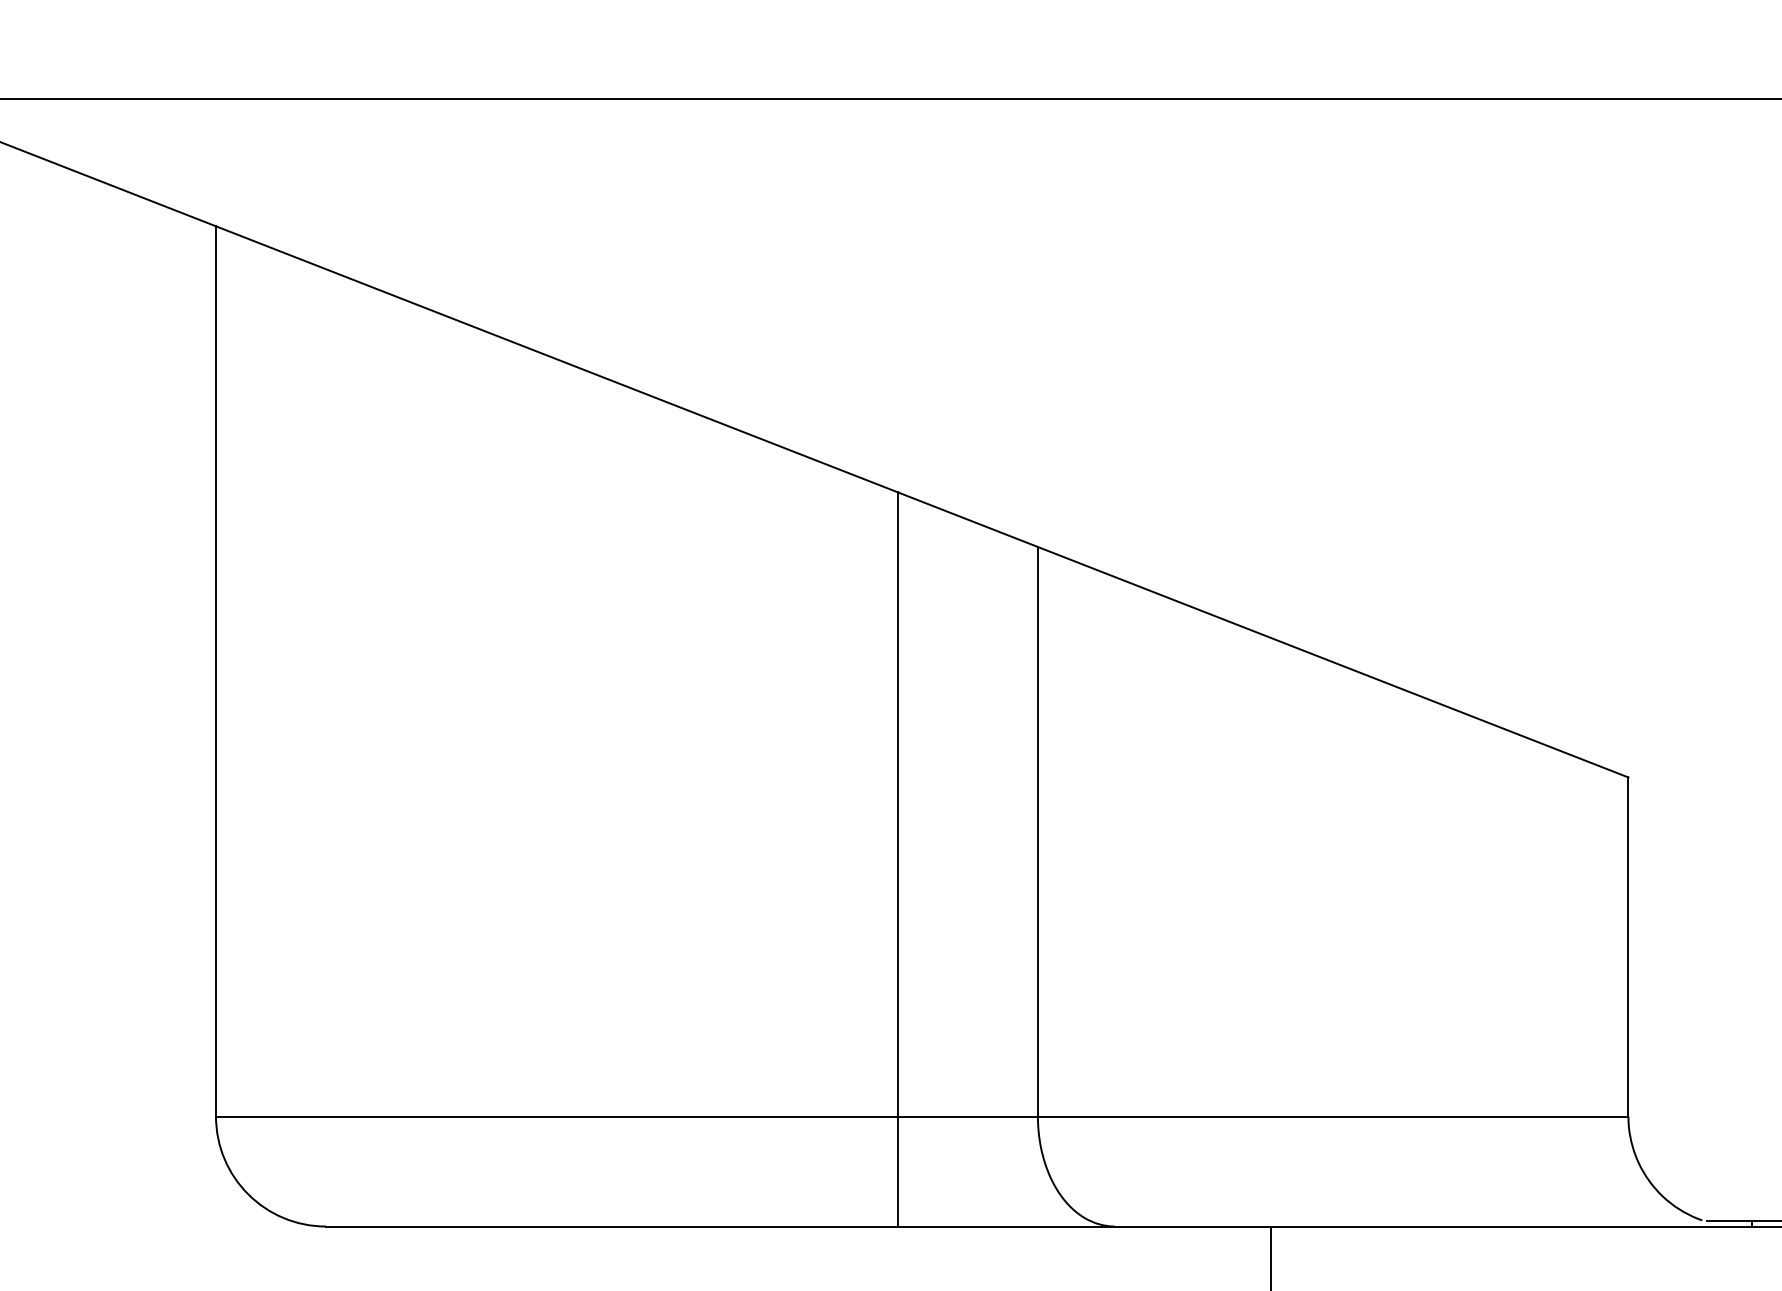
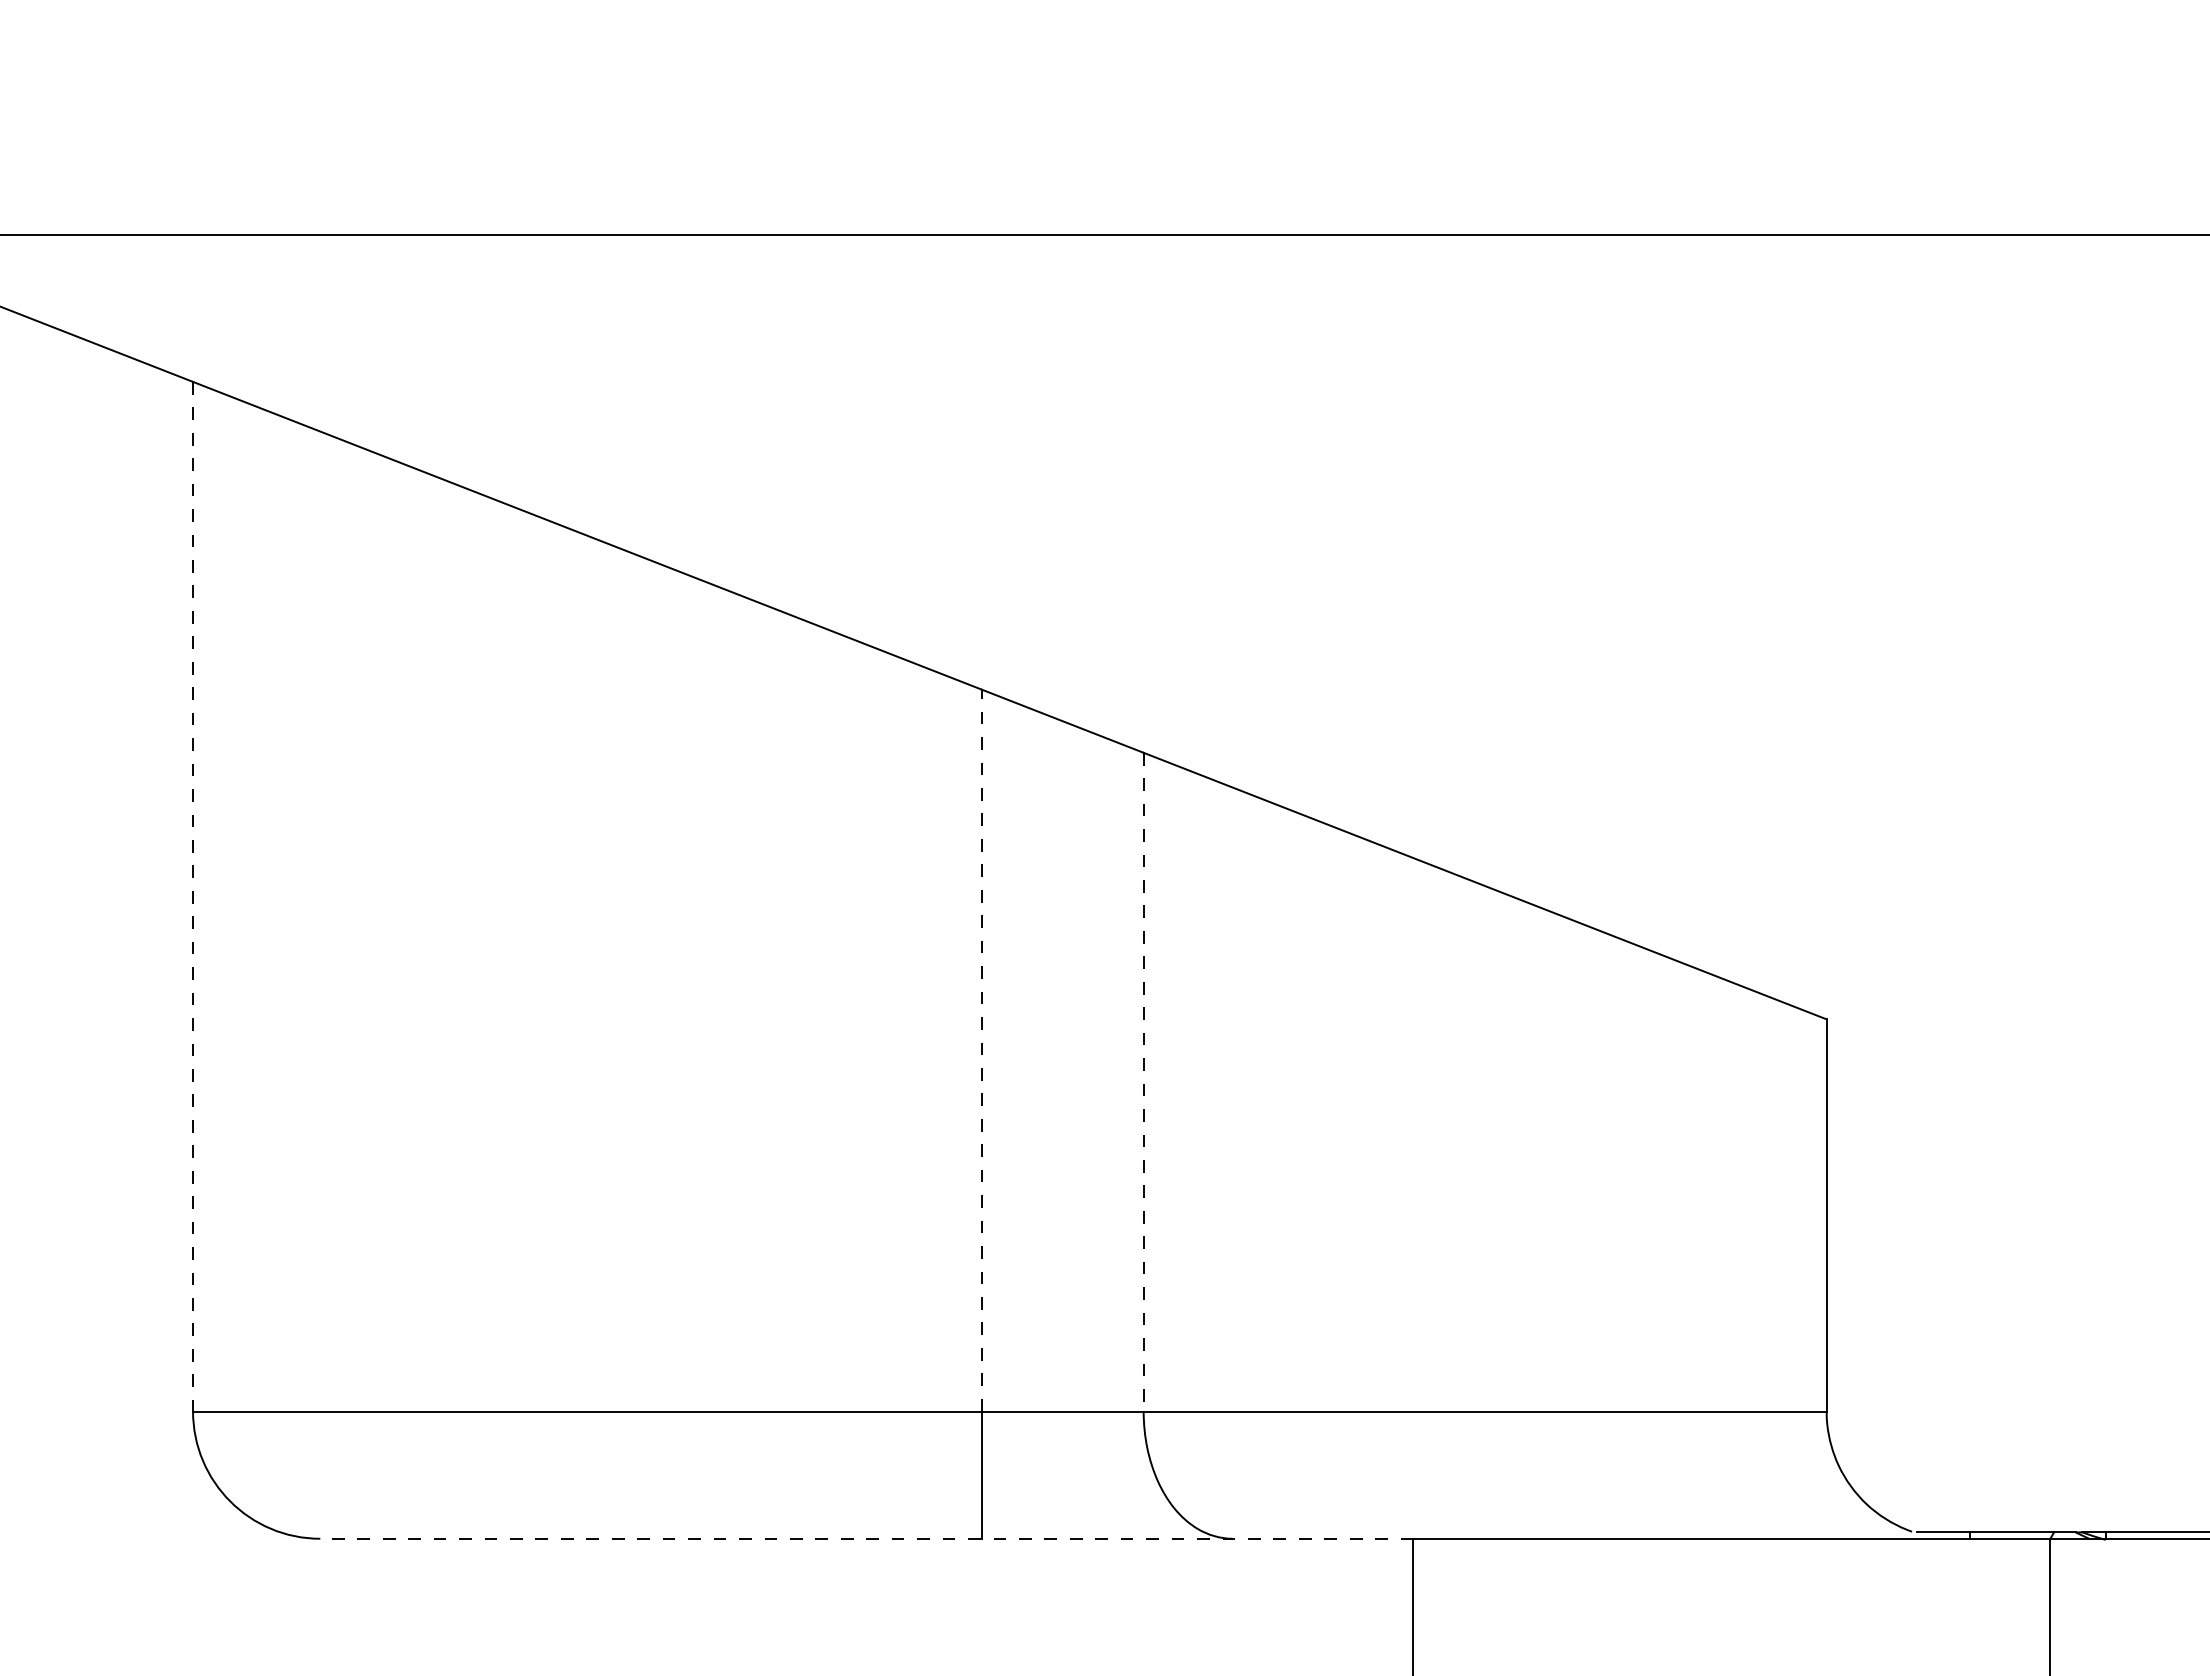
line: (216, 671) -> (193, 896), solid -> dashed
line: (897, 804) -> (981, 1050), solid -> dashed
line: (1037, 832) -> (1143, 1082), solid -> dashed
line: (798, 1226) -> (866, 1538), solid -> dashed

